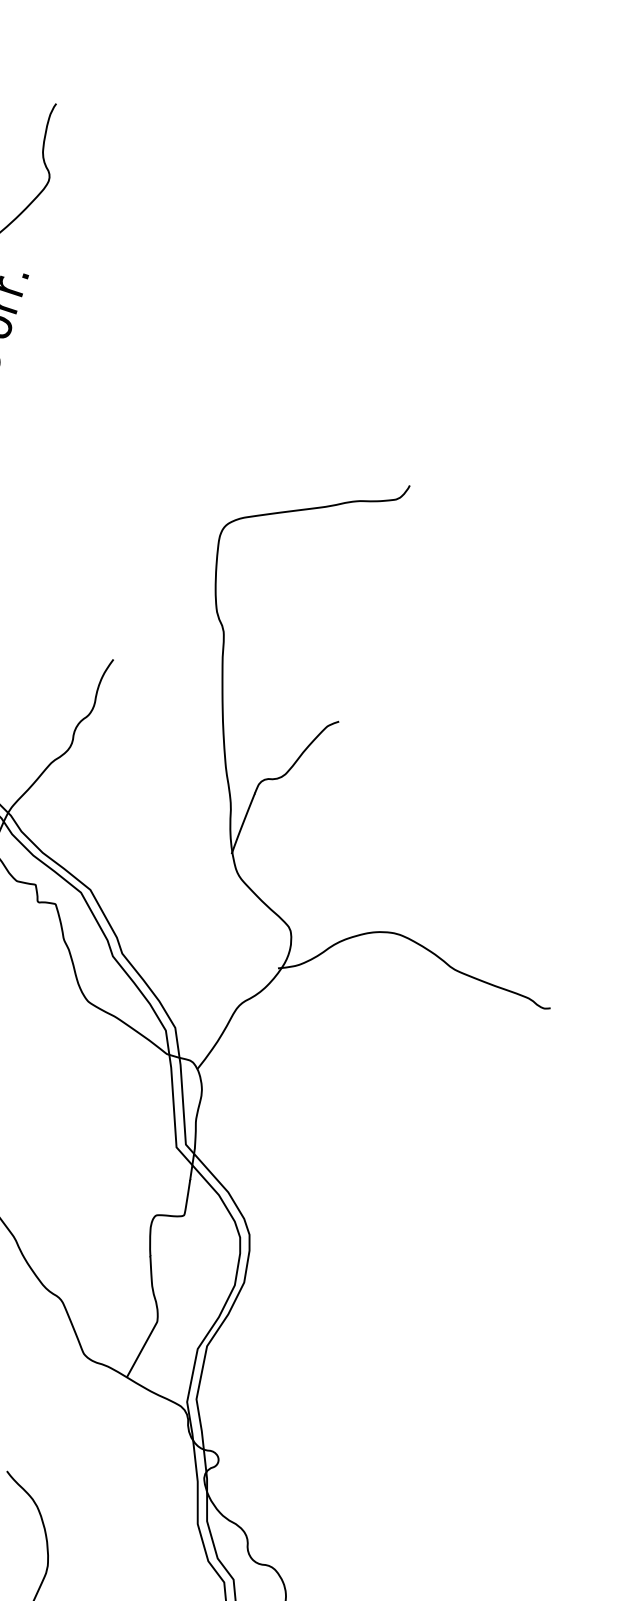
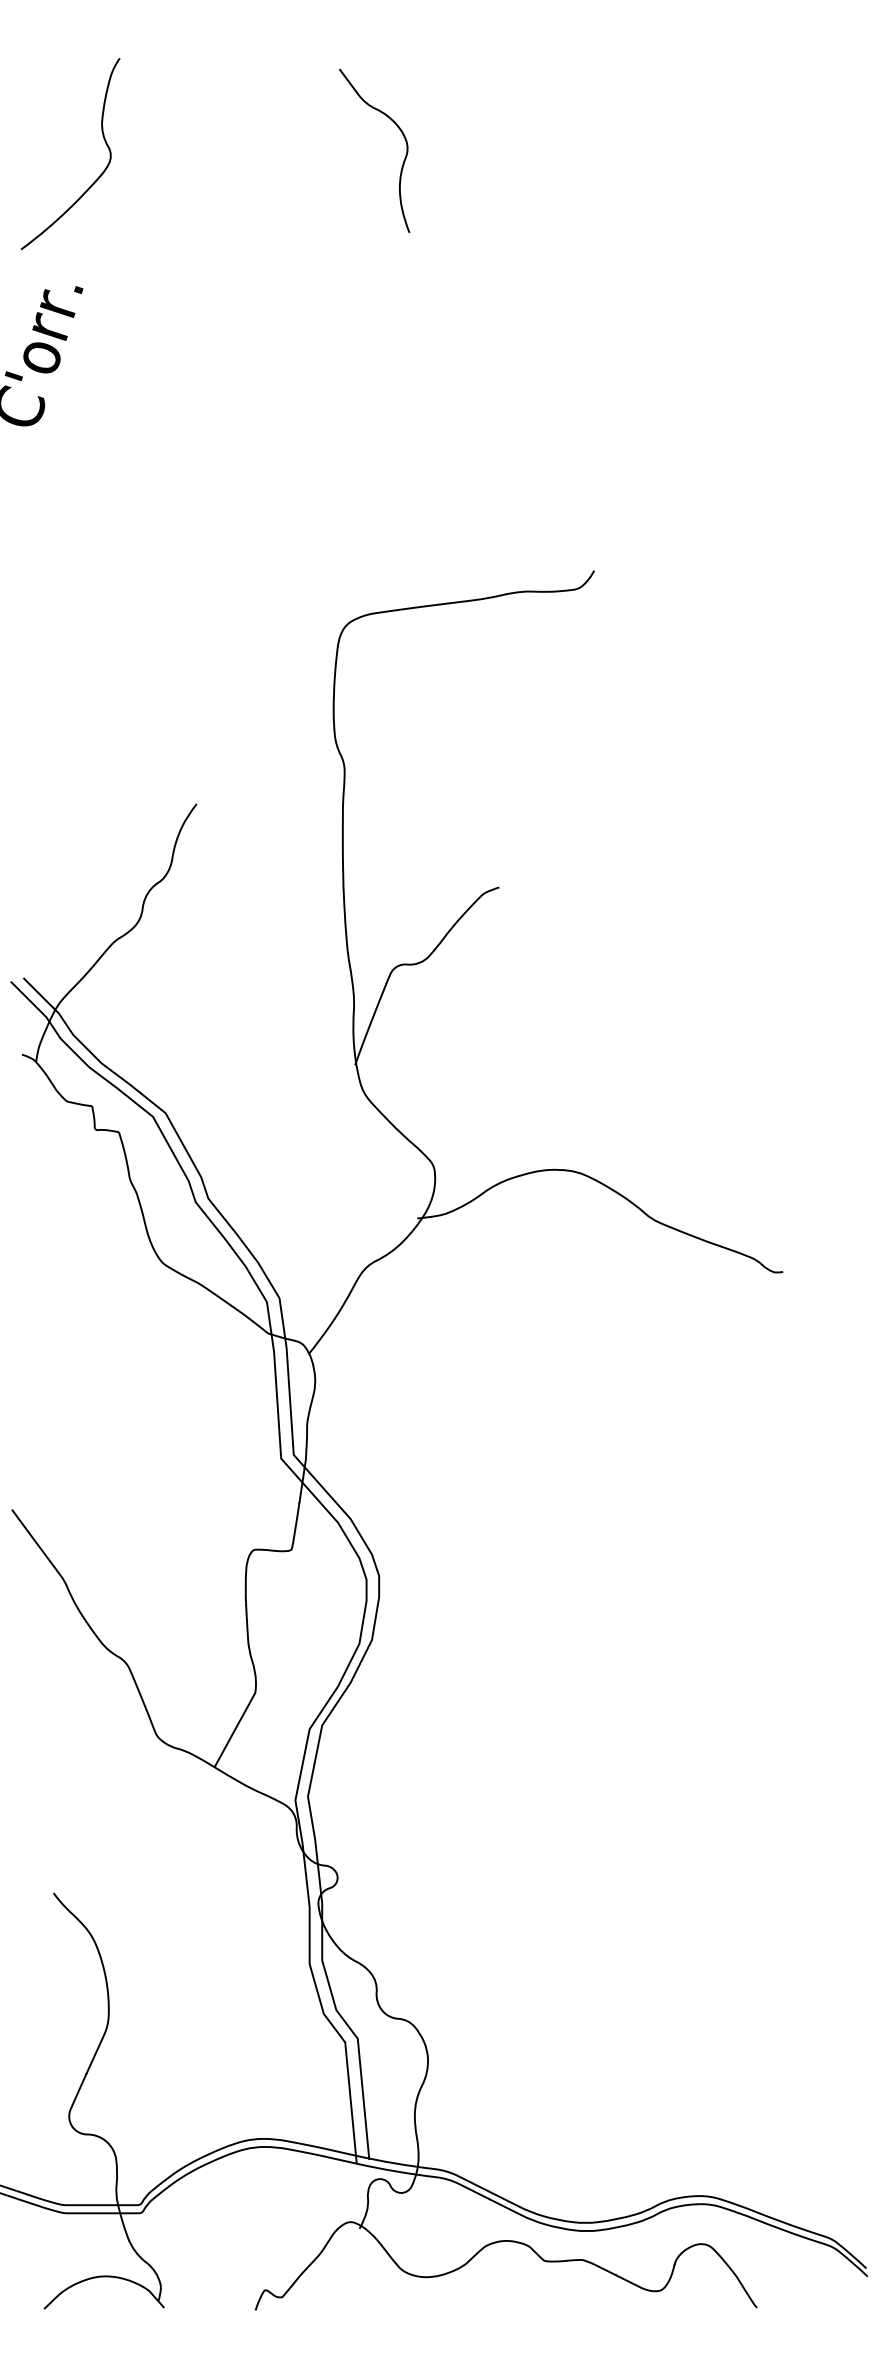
curve: (267, 179) -> (403, 160), added

